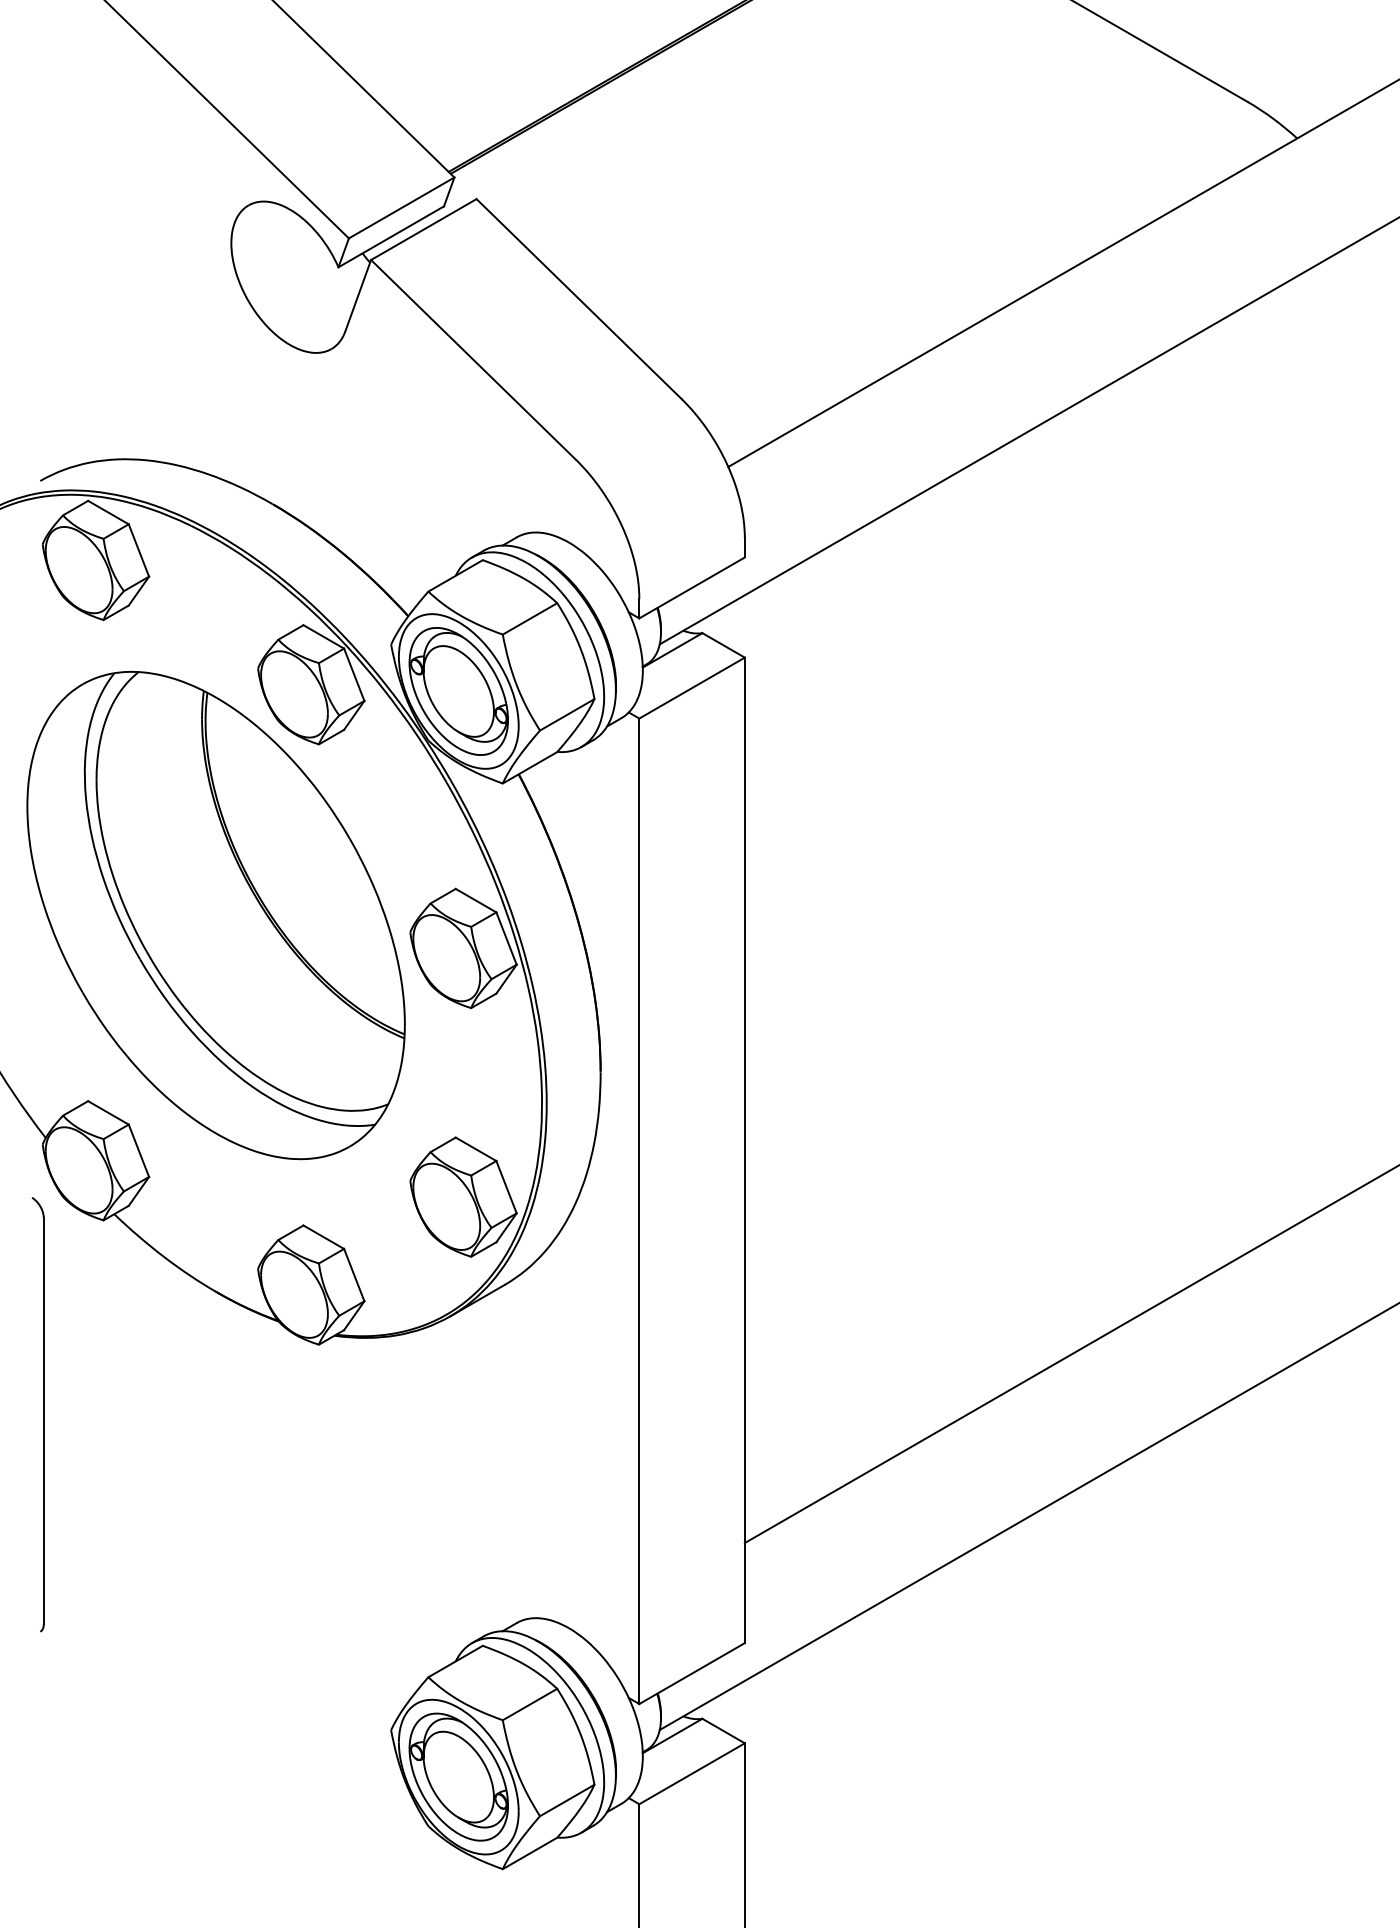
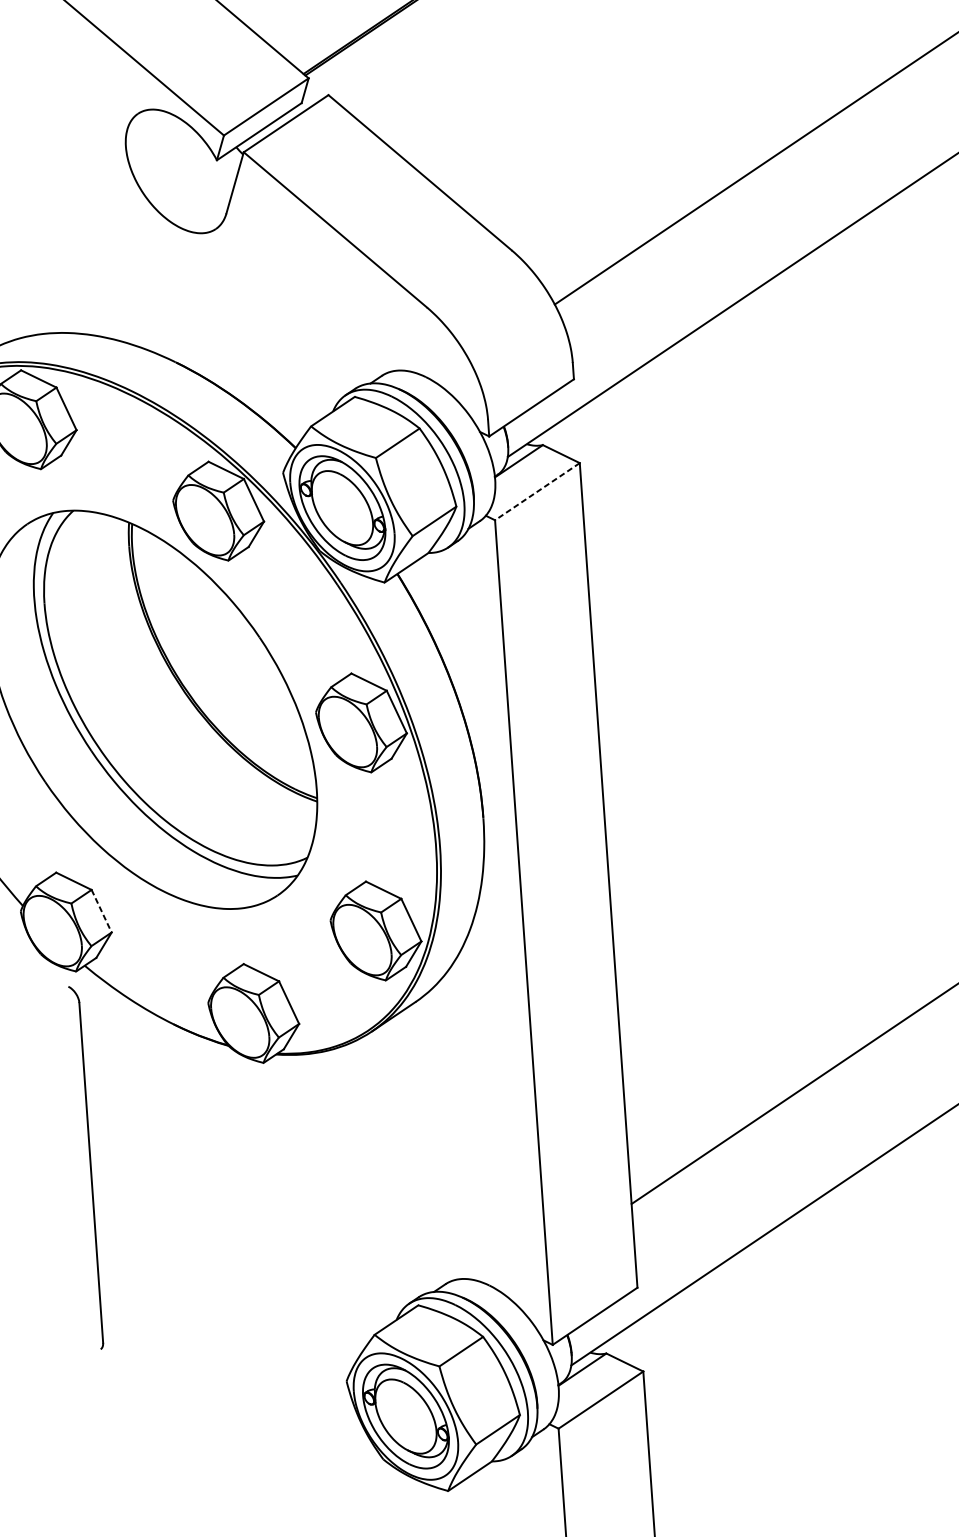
line: (692, 688) -> (537, 491), solid -> dashed
line: (139, 1151) -> (102, 911), solid -> dashed
part: (37, 1414) -> (85, 1167), moved

